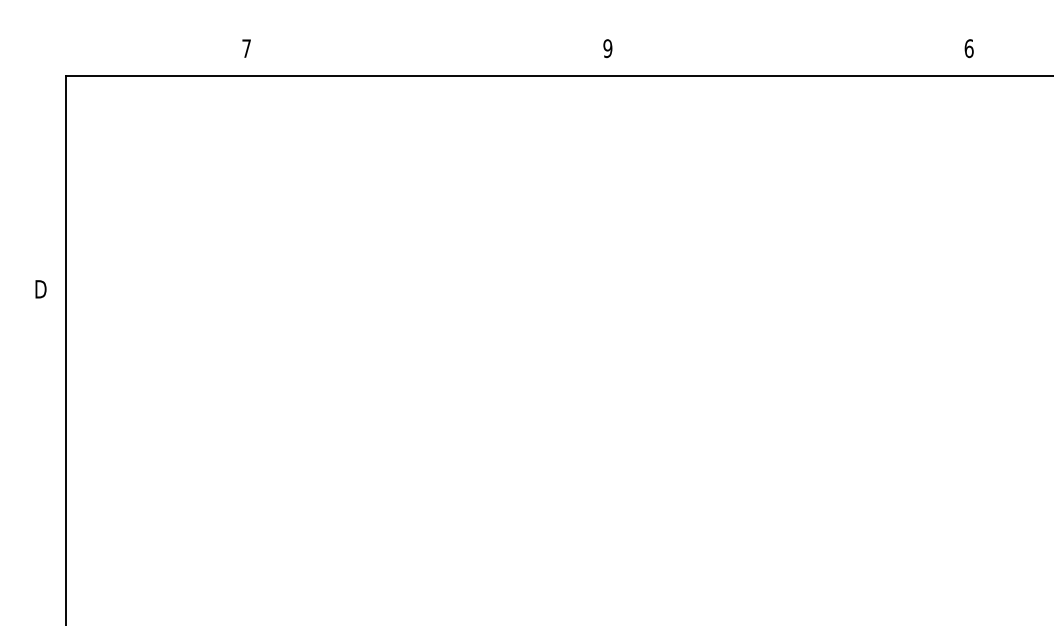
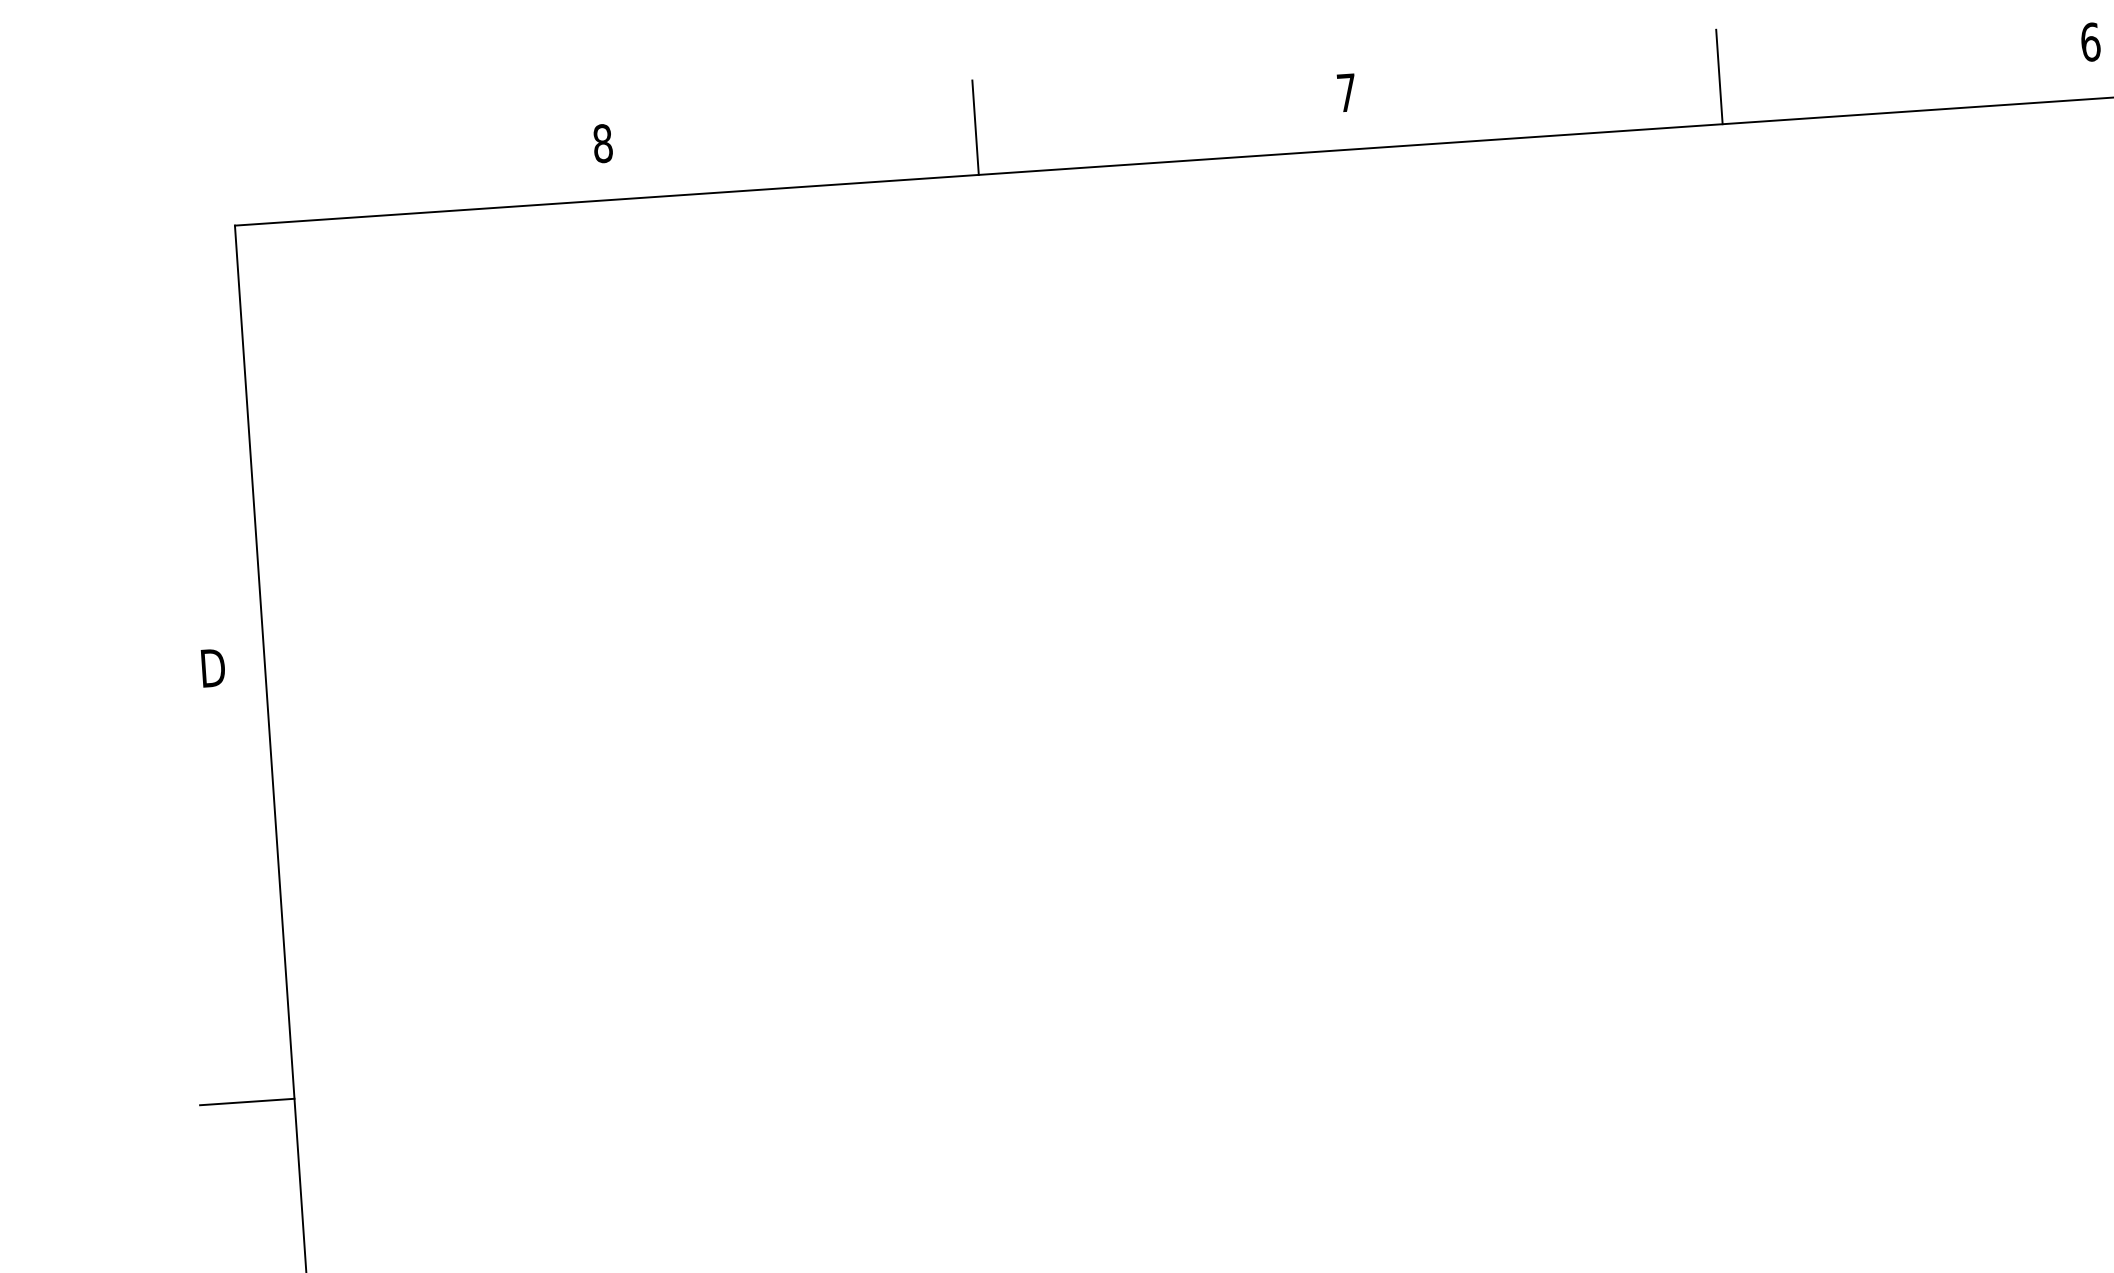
text: (246, 48) -> (602, 143), 7 -> 8
text: (607, 48) -> (1345, 92), 9 -> 7
line: (427, 53) -> (975, 128), added
line: (788, 53) -> (1719, 77), added
line: (43, 500) -> (248, 1102), added

